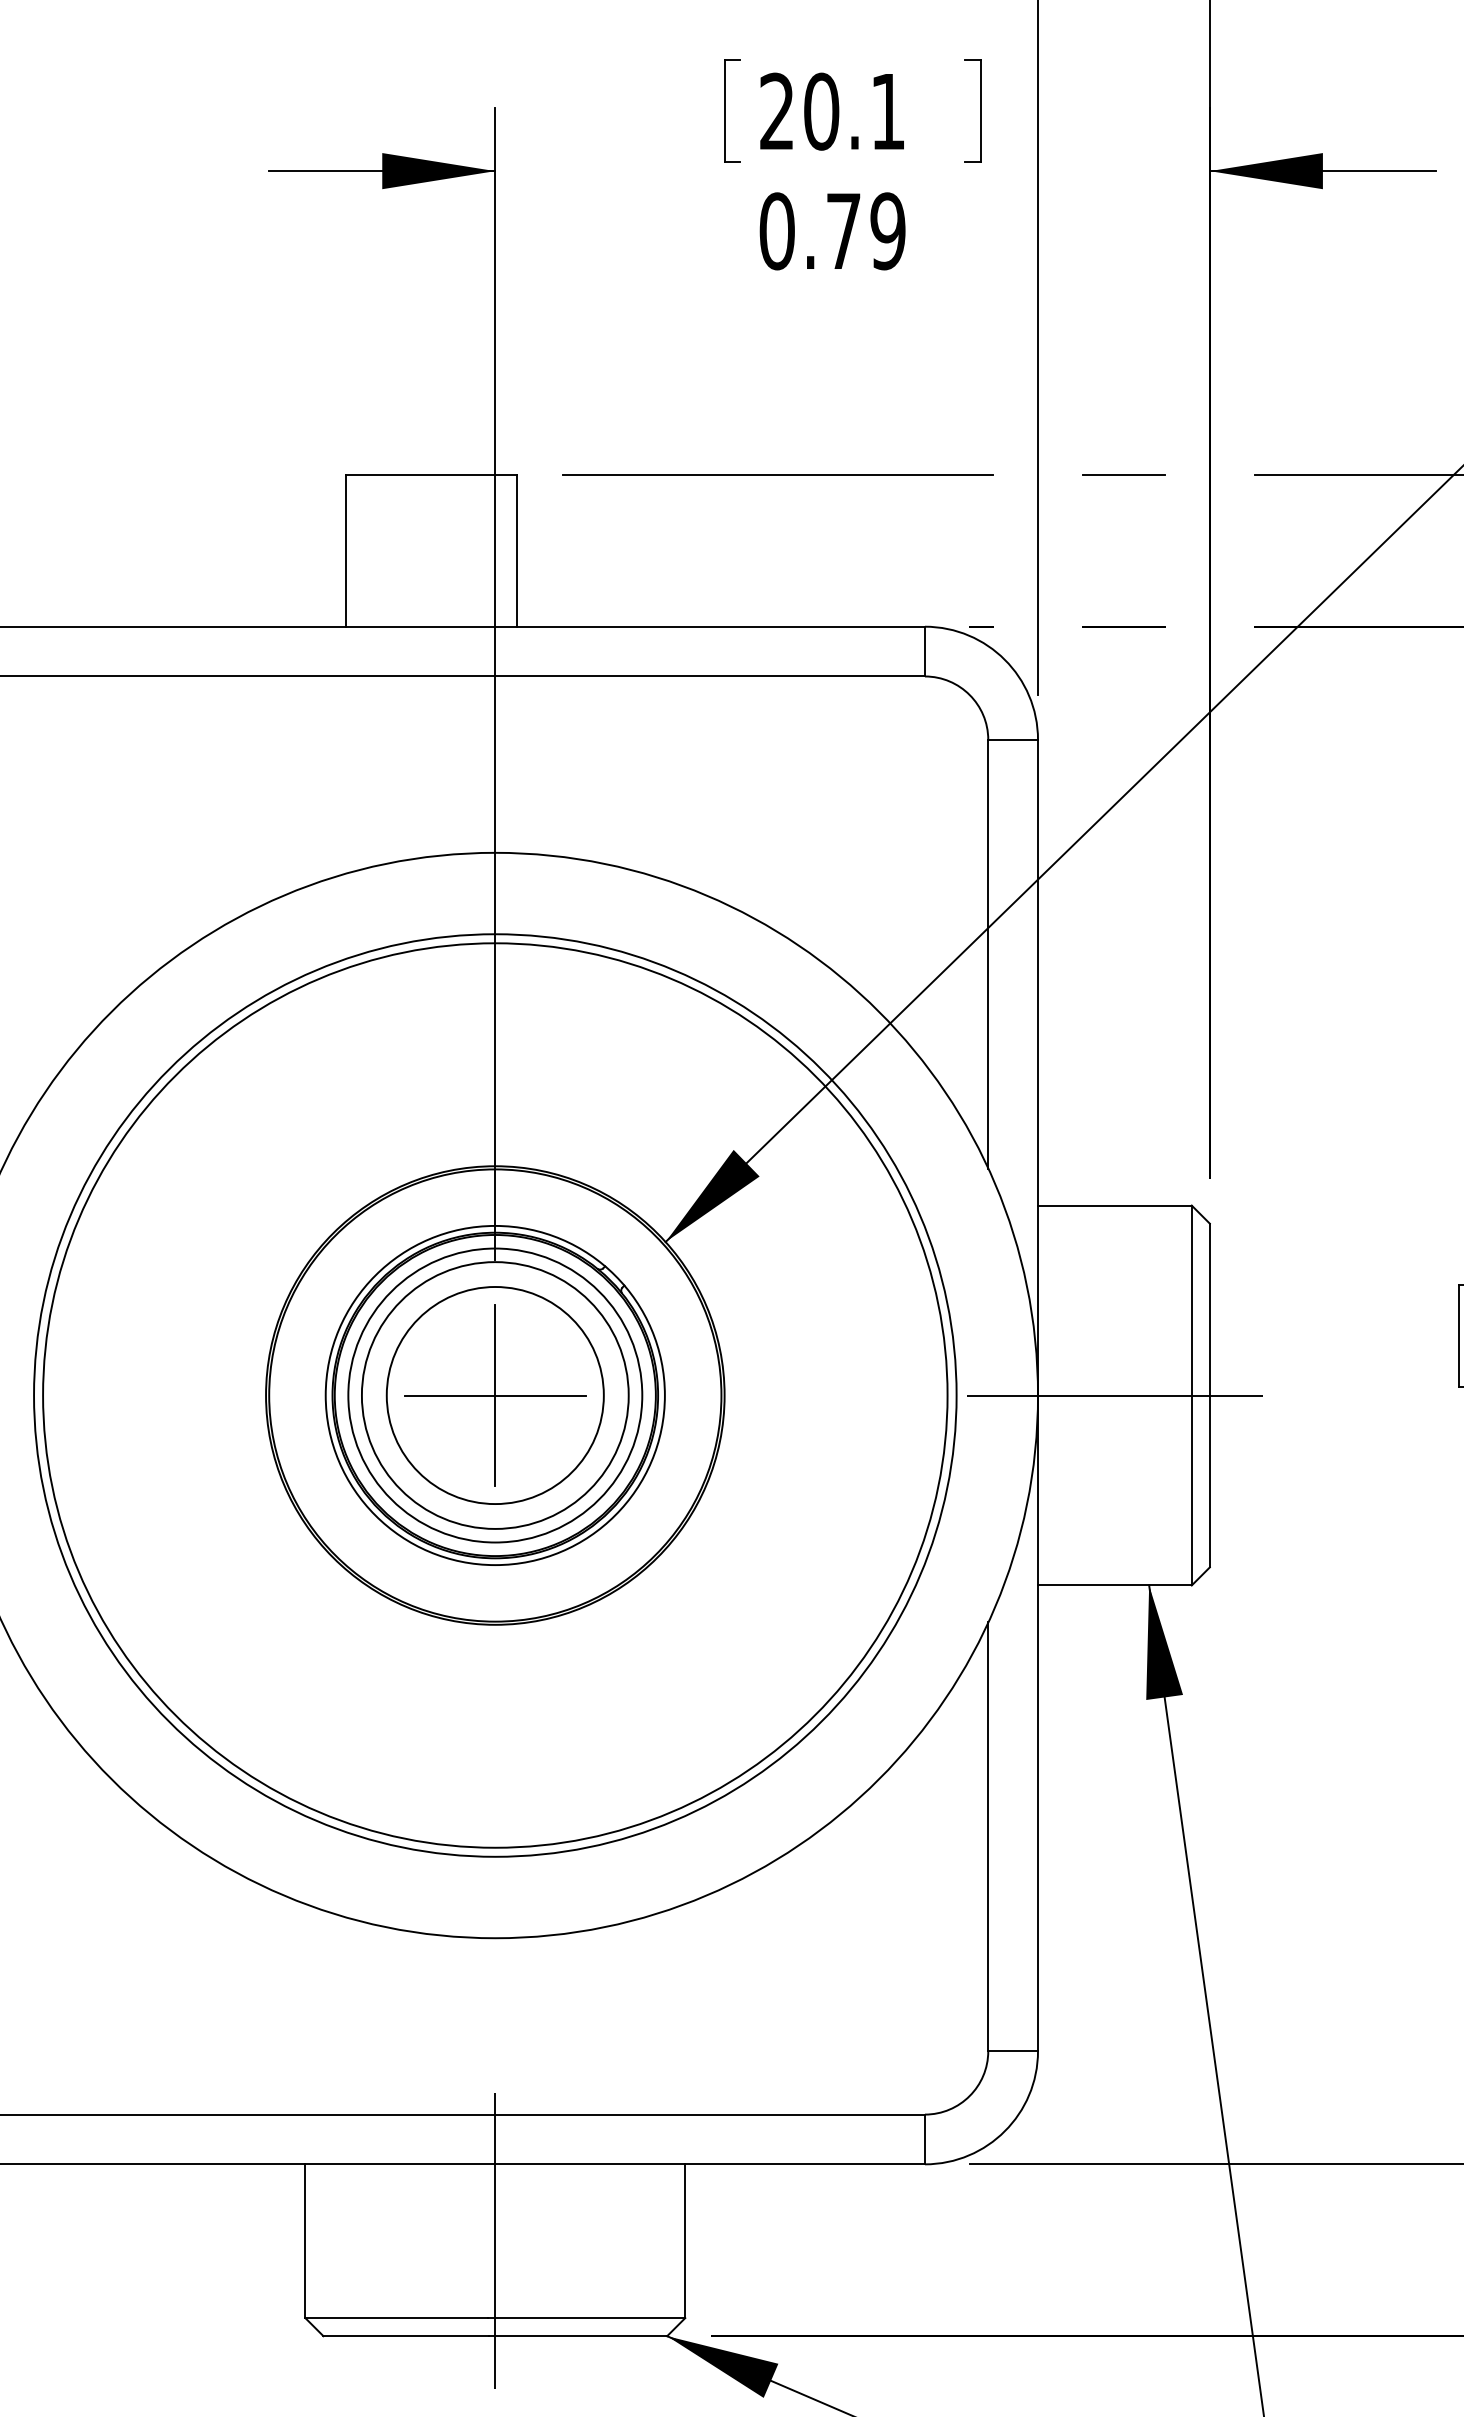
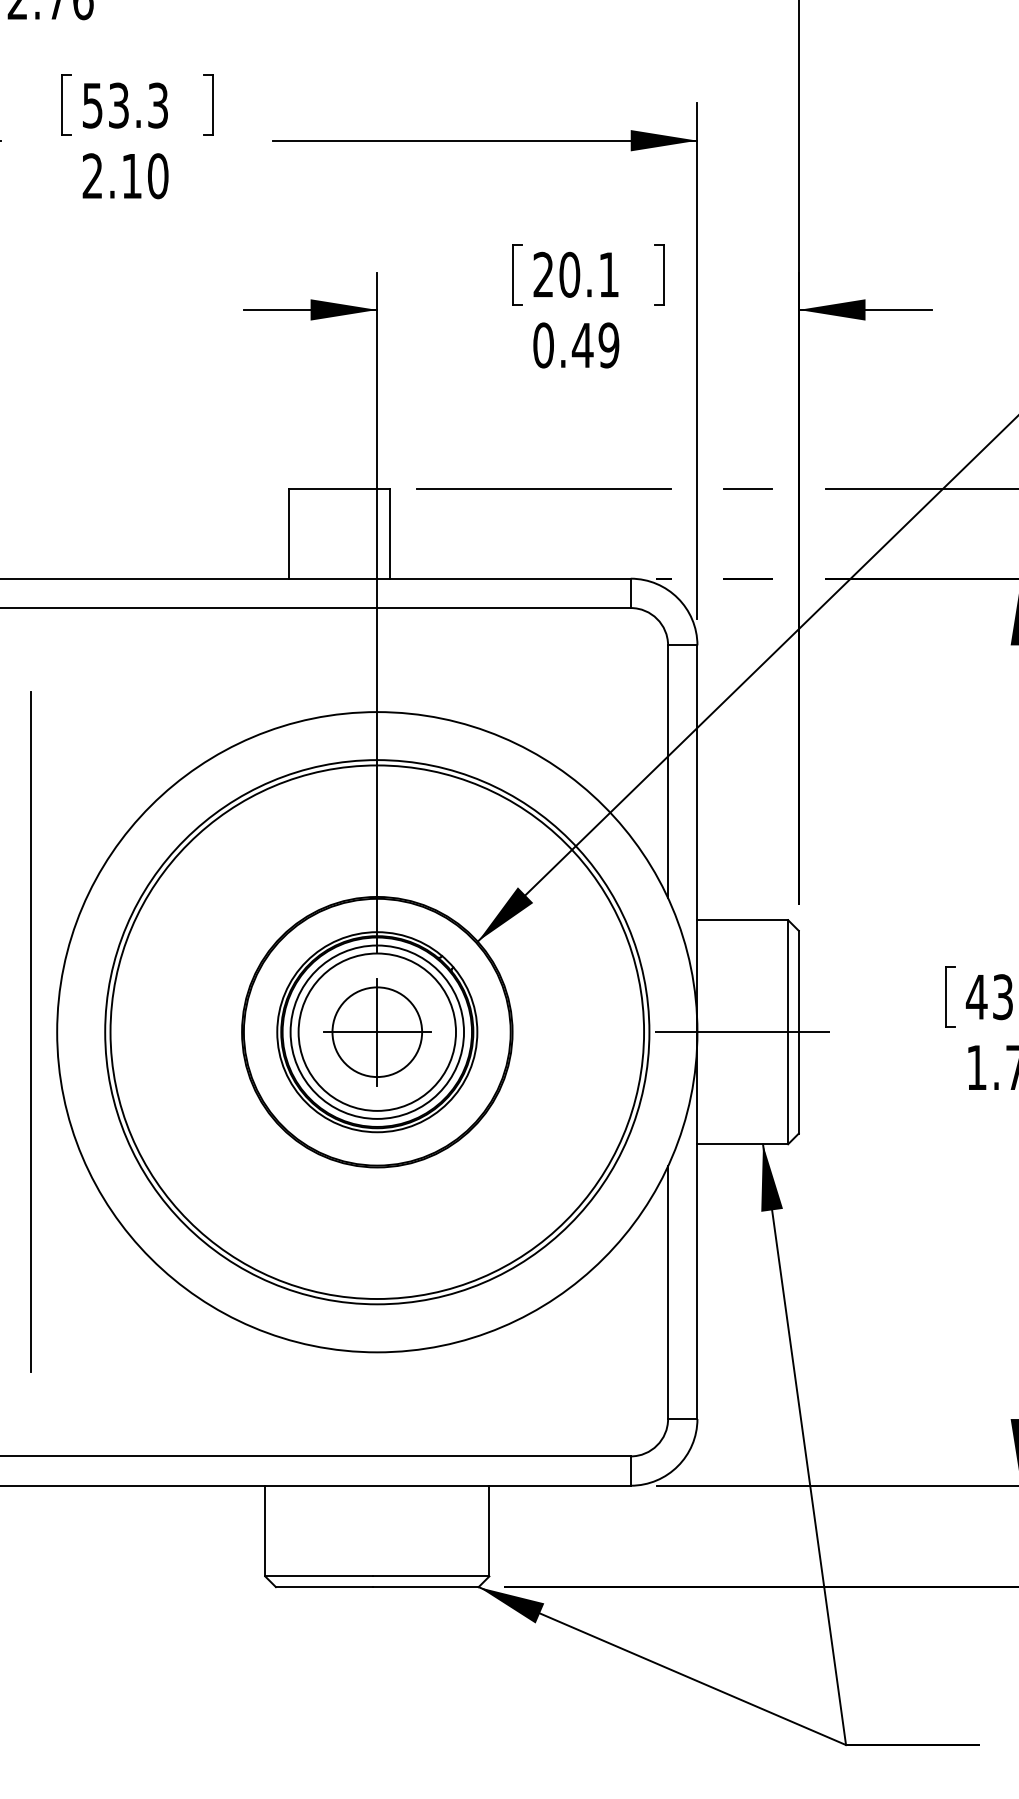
text: (843, 231) -> (582, 345), 0.79 -> 0.49
circle: (495, 1396) -> (377, 1032), size x0.7
line: (495, 2240) -> (377, 1530), removed

